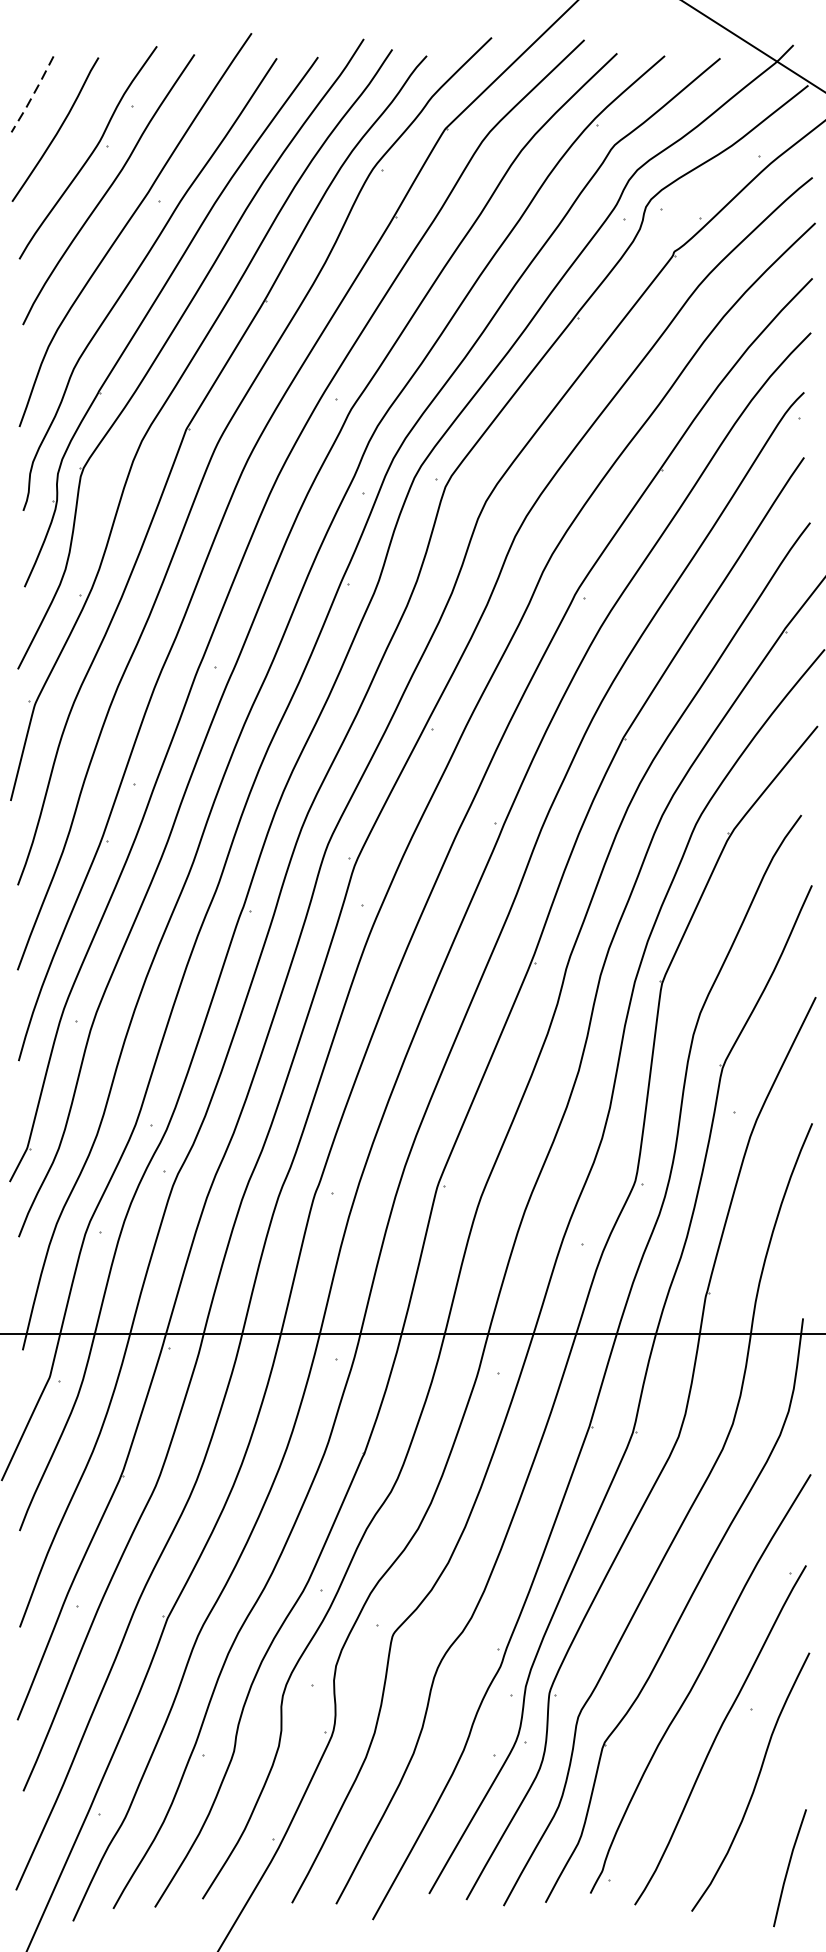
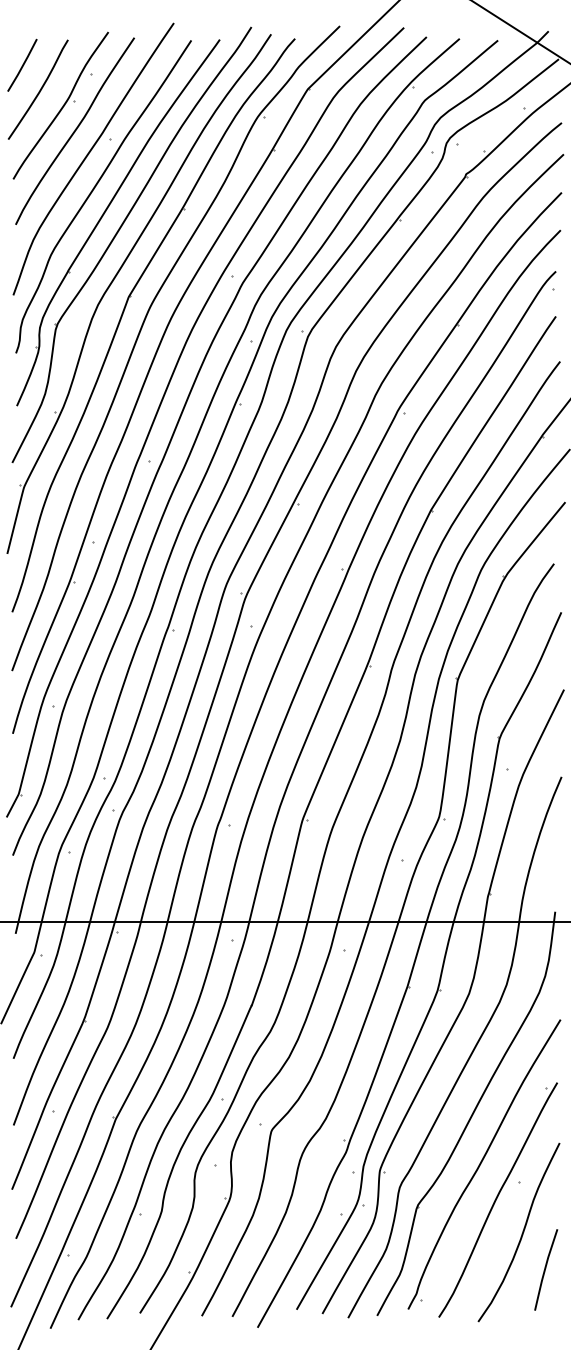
line: (32, 96) -> (22, 66), dashed -> solid
line: (790, 1866) -> (546, 1268), moved

